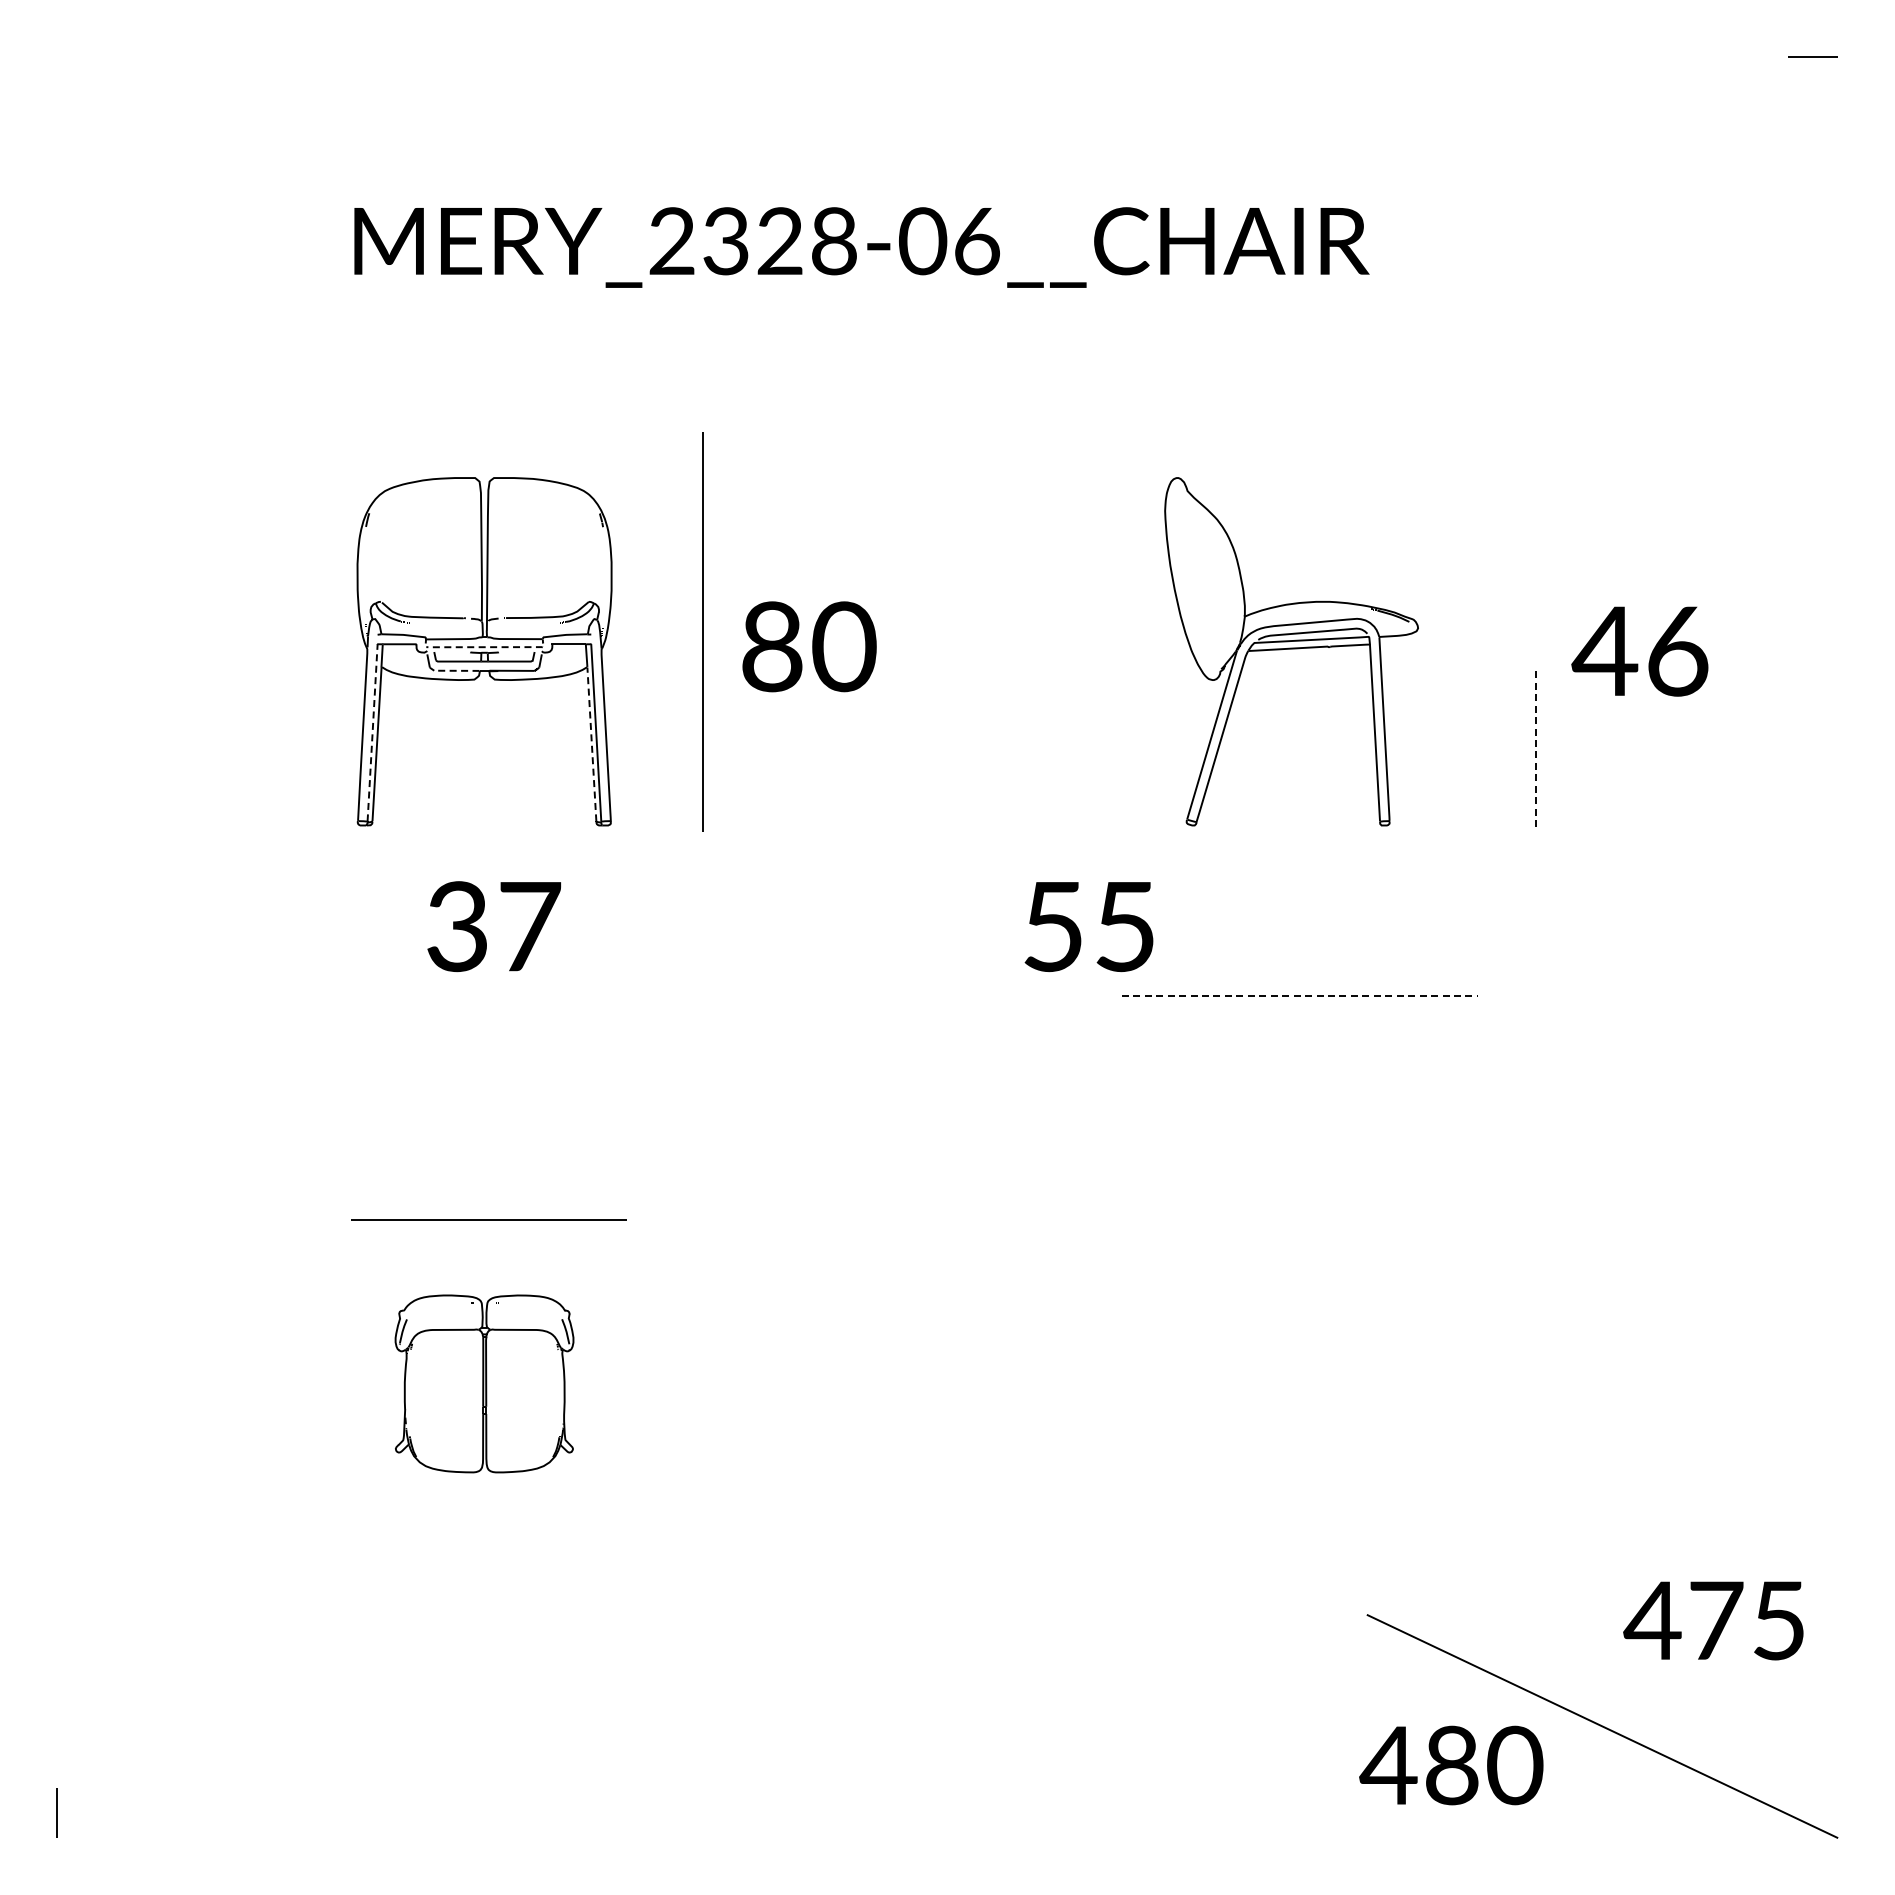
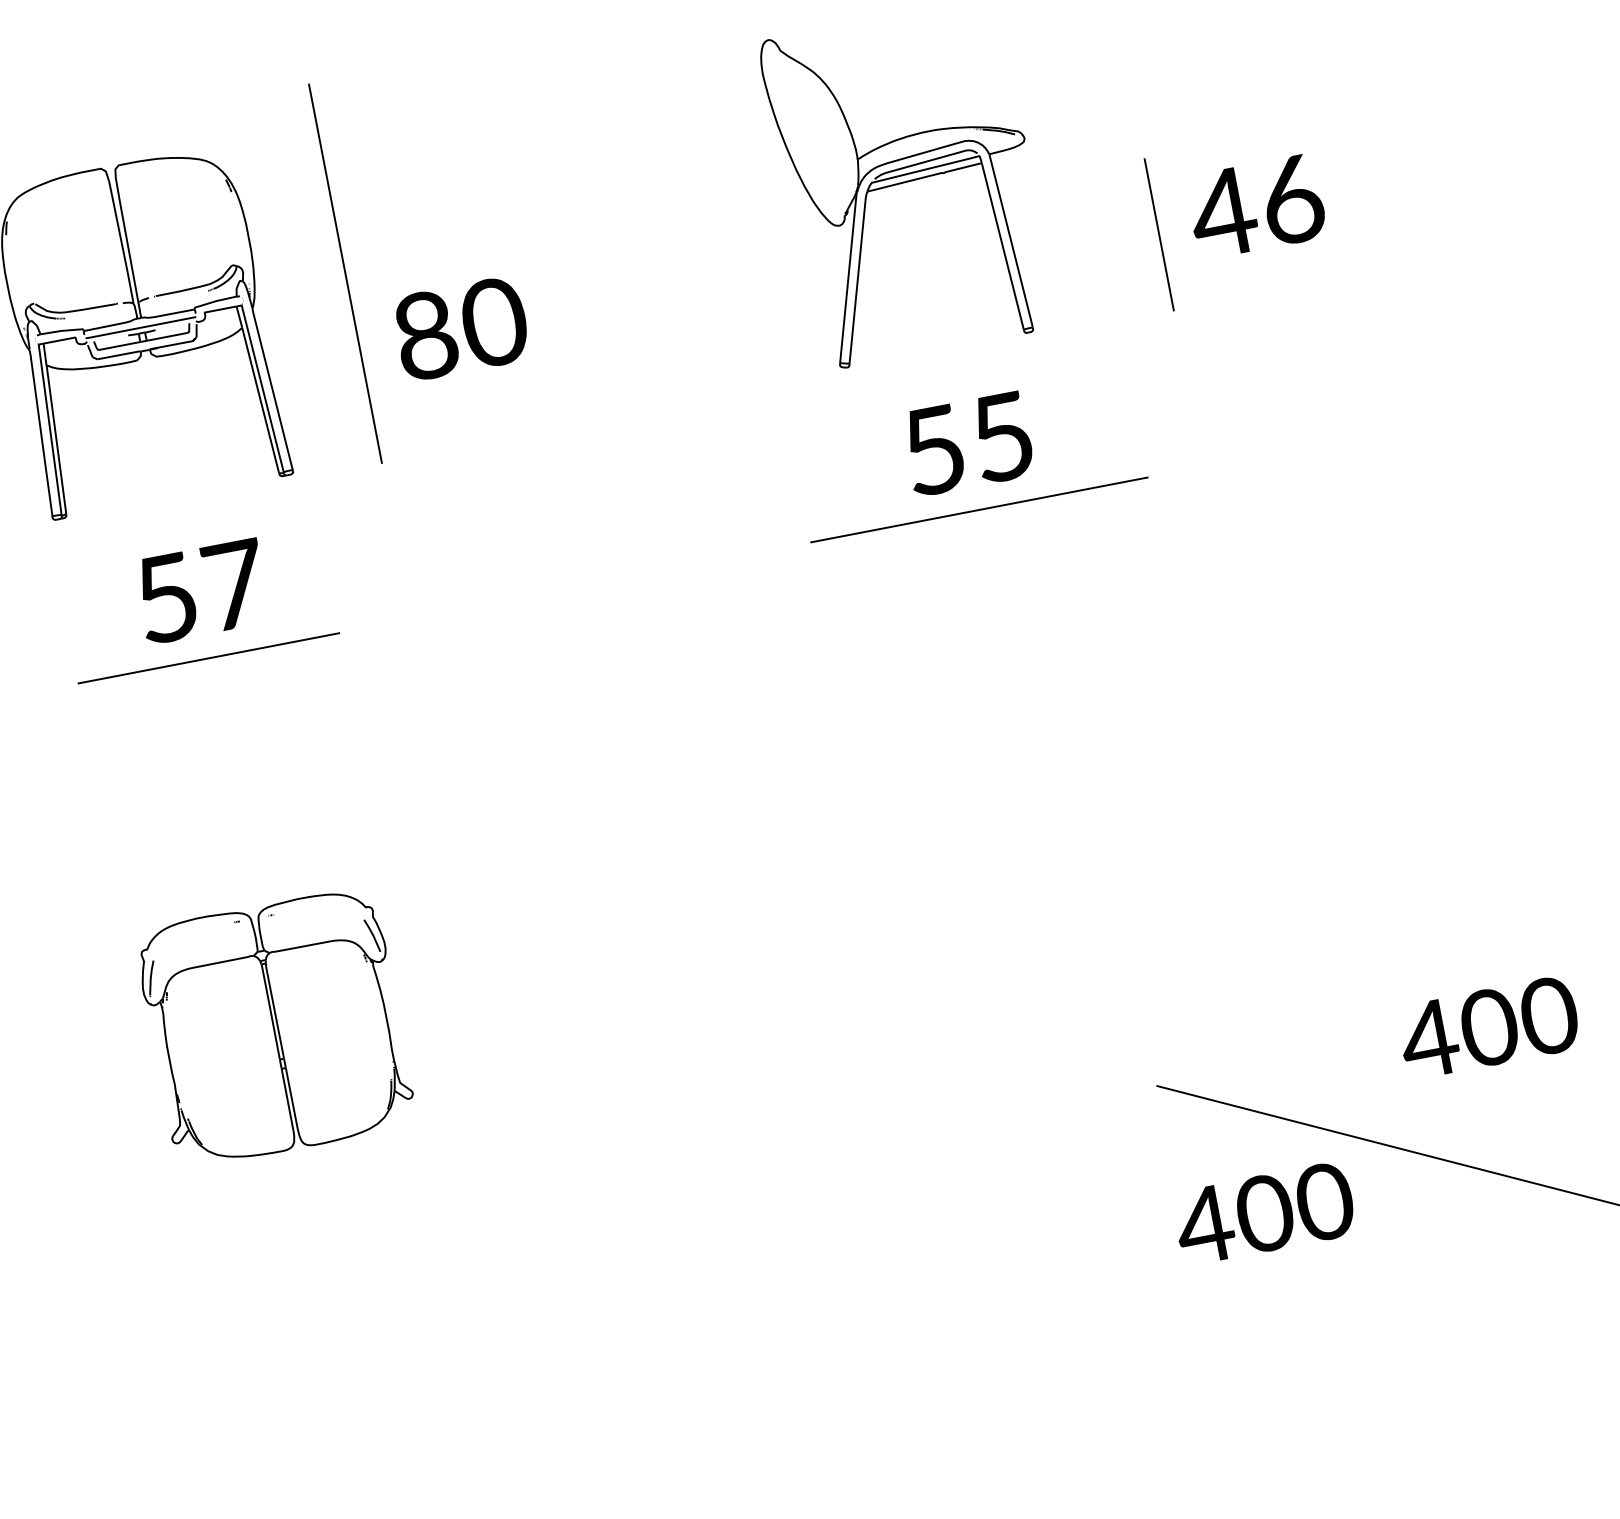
text: (809, 646) -> (461, 328), moved
line: (484, 647) -> (140, 328), dashed -> solid
text: (1639, 651) -> (1255, 206), moved
line: (456, 670) -> (118, 355), dashed -> solid
line: (372, 732) -> (49, 429), dashed -> solid
line: (591, 745) -> (260, 401), dashed -> solid
line: (1535, 751) -> (1158, 234), dashed -> solid
text: (456, 926) -> (165, 598), 37 -> 57
text: (1088, 927) -> (967, 444), moved
line: (1299, 995) -> (979, 509), dashed -> solid
line: (488, 1219) -> (208, 658), moved
part: (484, 1383) -> (275, 1027), size x1.43
text: (1747, 1620) -> (1519, 1021), 475 -> 400
text: (1452, 1765) -> (1265, 1213), 480 -> 400

